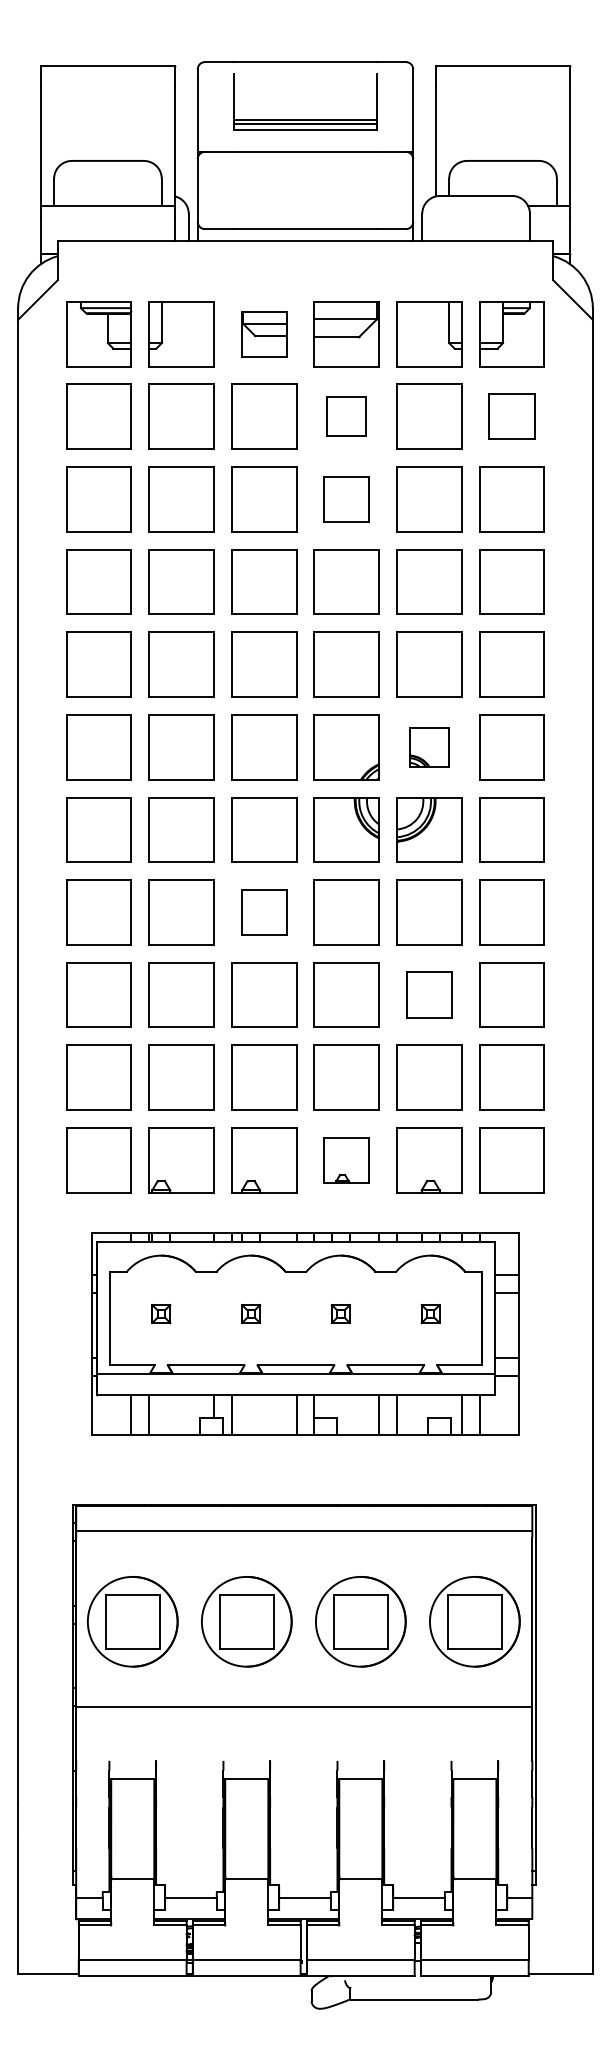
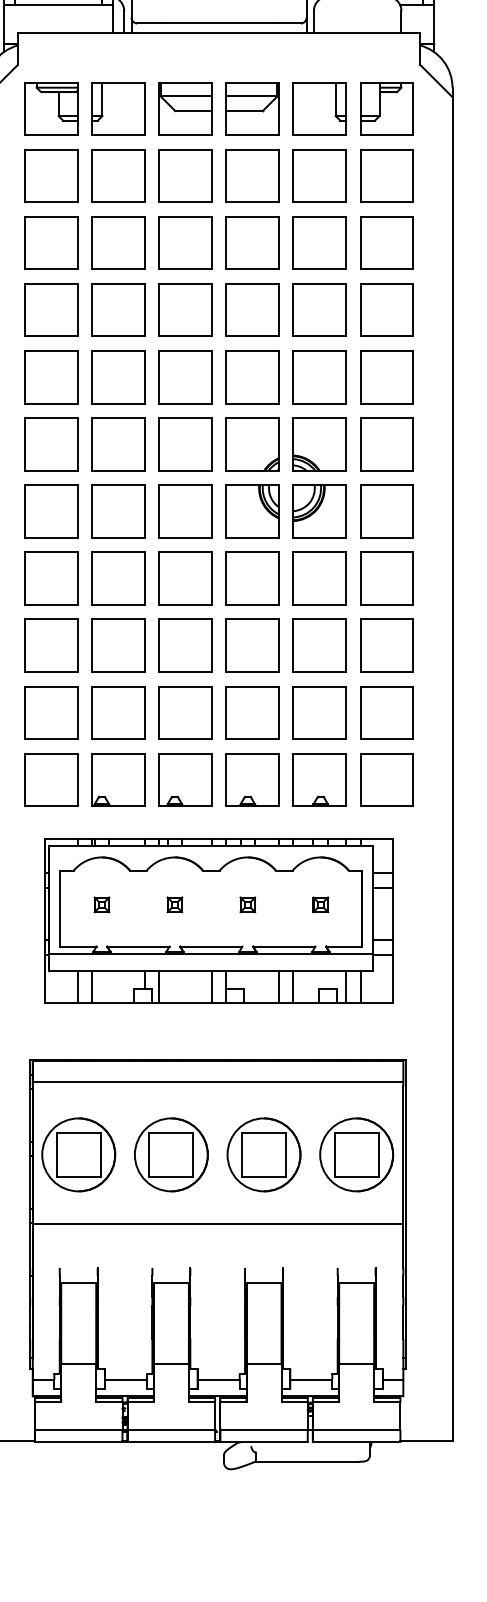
part: (264, 334) -> (185, 109), size x1.43
part: (346, 416) -> (252, 175), size x1.67
part: (511, 416) -> (386, 175), size x1.43
part: (346, 499) -> (252, 243), size x1.43
part: (429, 747) -> (319, 444), size x1.67
part: (264, 912) -> (185, 578), size x1.43
part: (429, 994) -> (319, 645), size x1.43
part: (346, 1160) -> (252, 780), size x1.43

